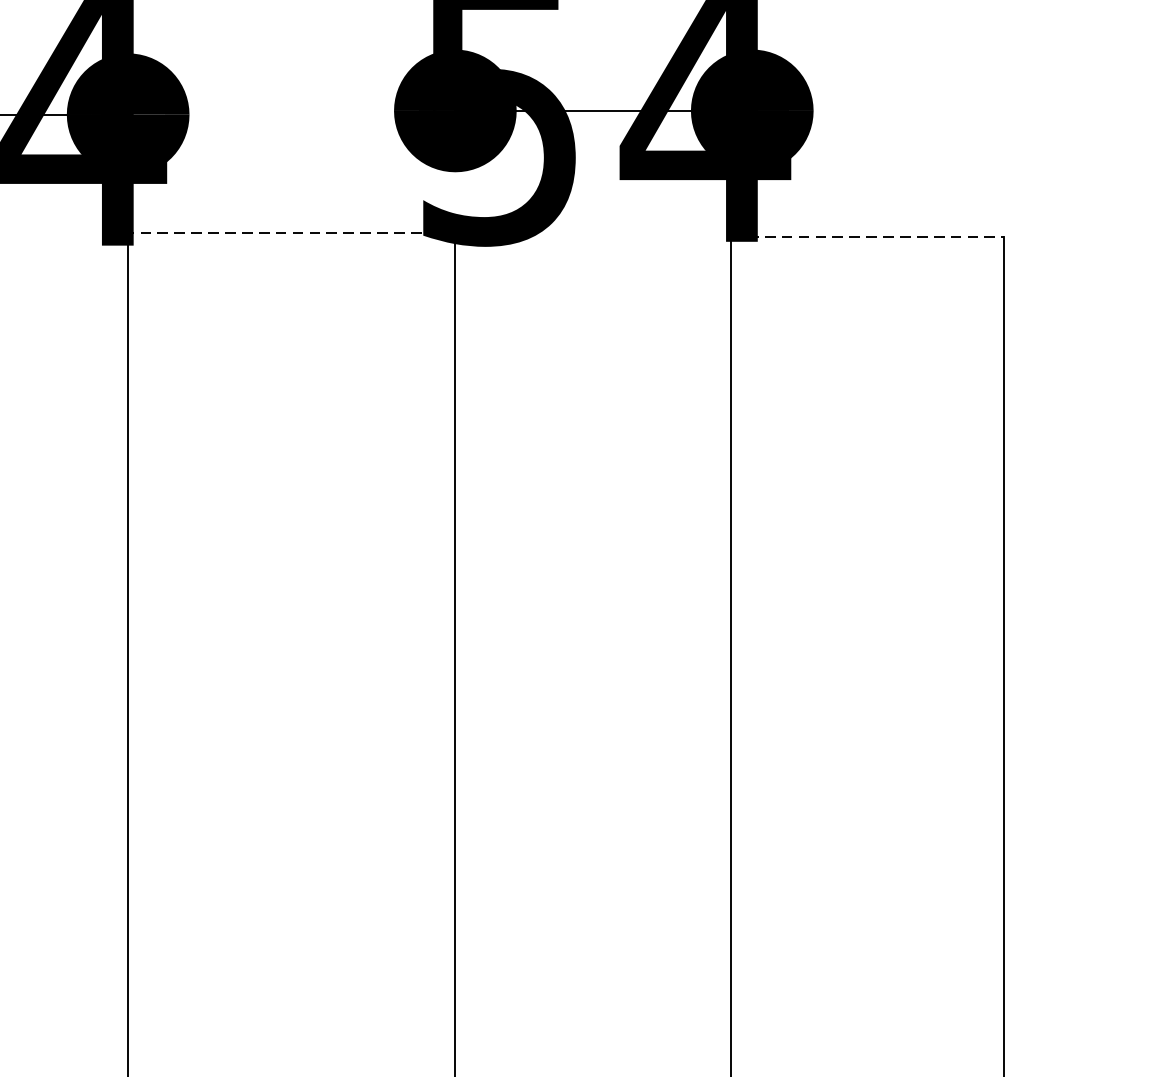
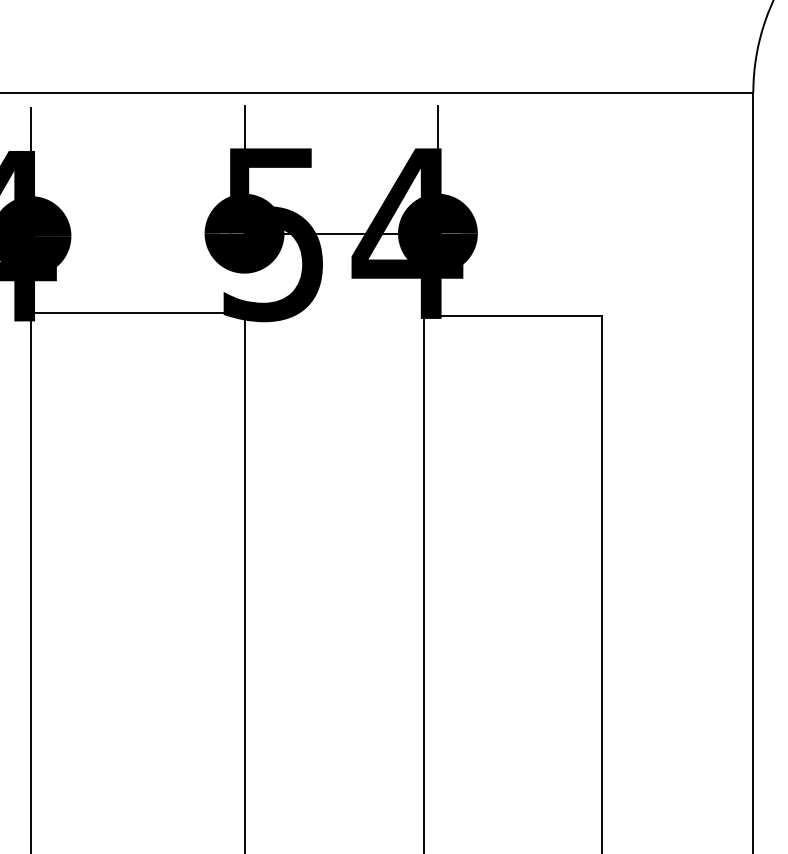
line: (292, 233) -> (138, 313), dashed -> solid
line: (866, 236) -> (512, 315), dashed -> solid

